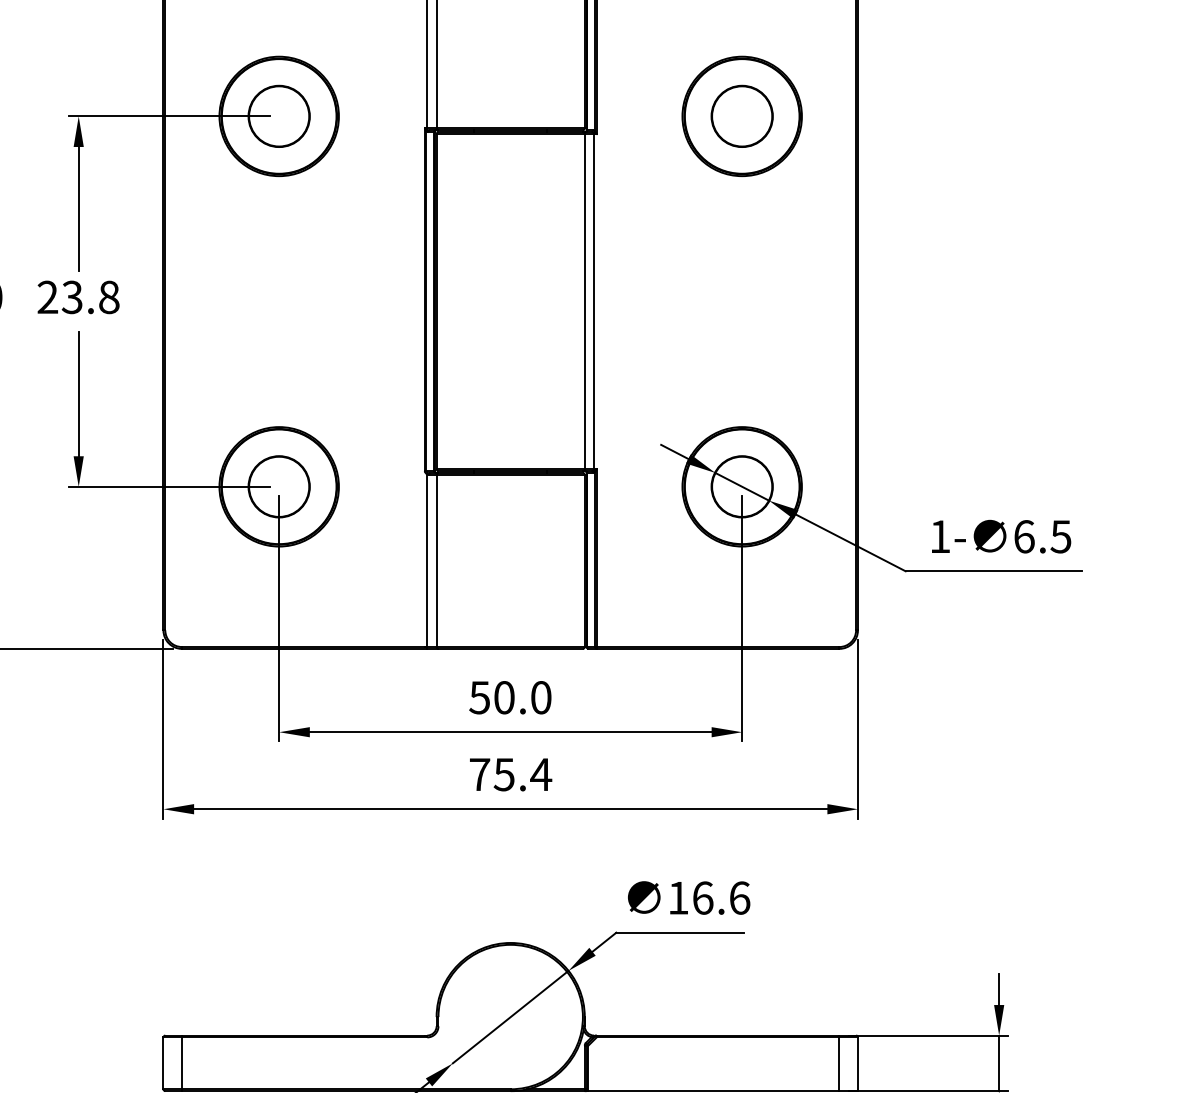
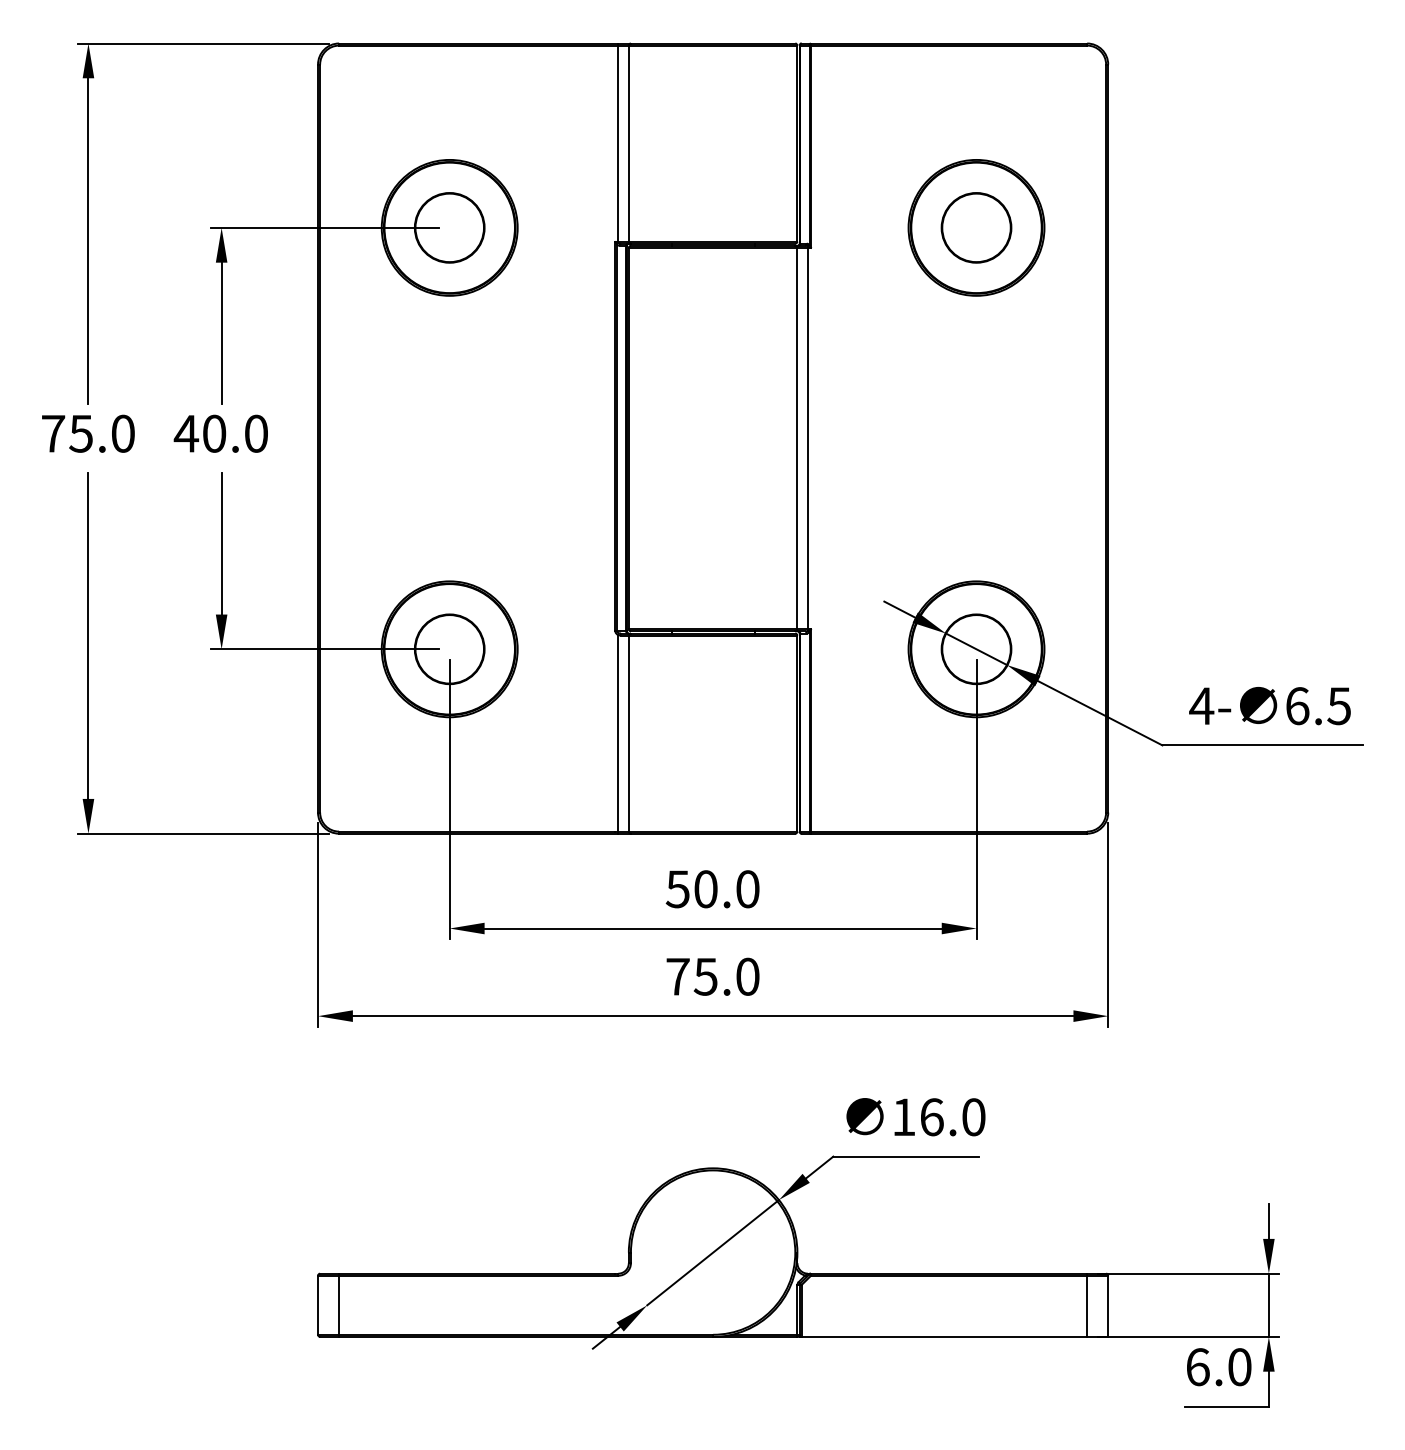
text: (77, 297) -> (220, 433), 23.8 -> 40.0
text: (939, 536) -> (1201, 705), 1- -> 4-
text: (540, 774) -> (747, 976), 75.4 -> 75.0
text: (739, 898) -> (973, 1117), 16.6 -> 16.0

